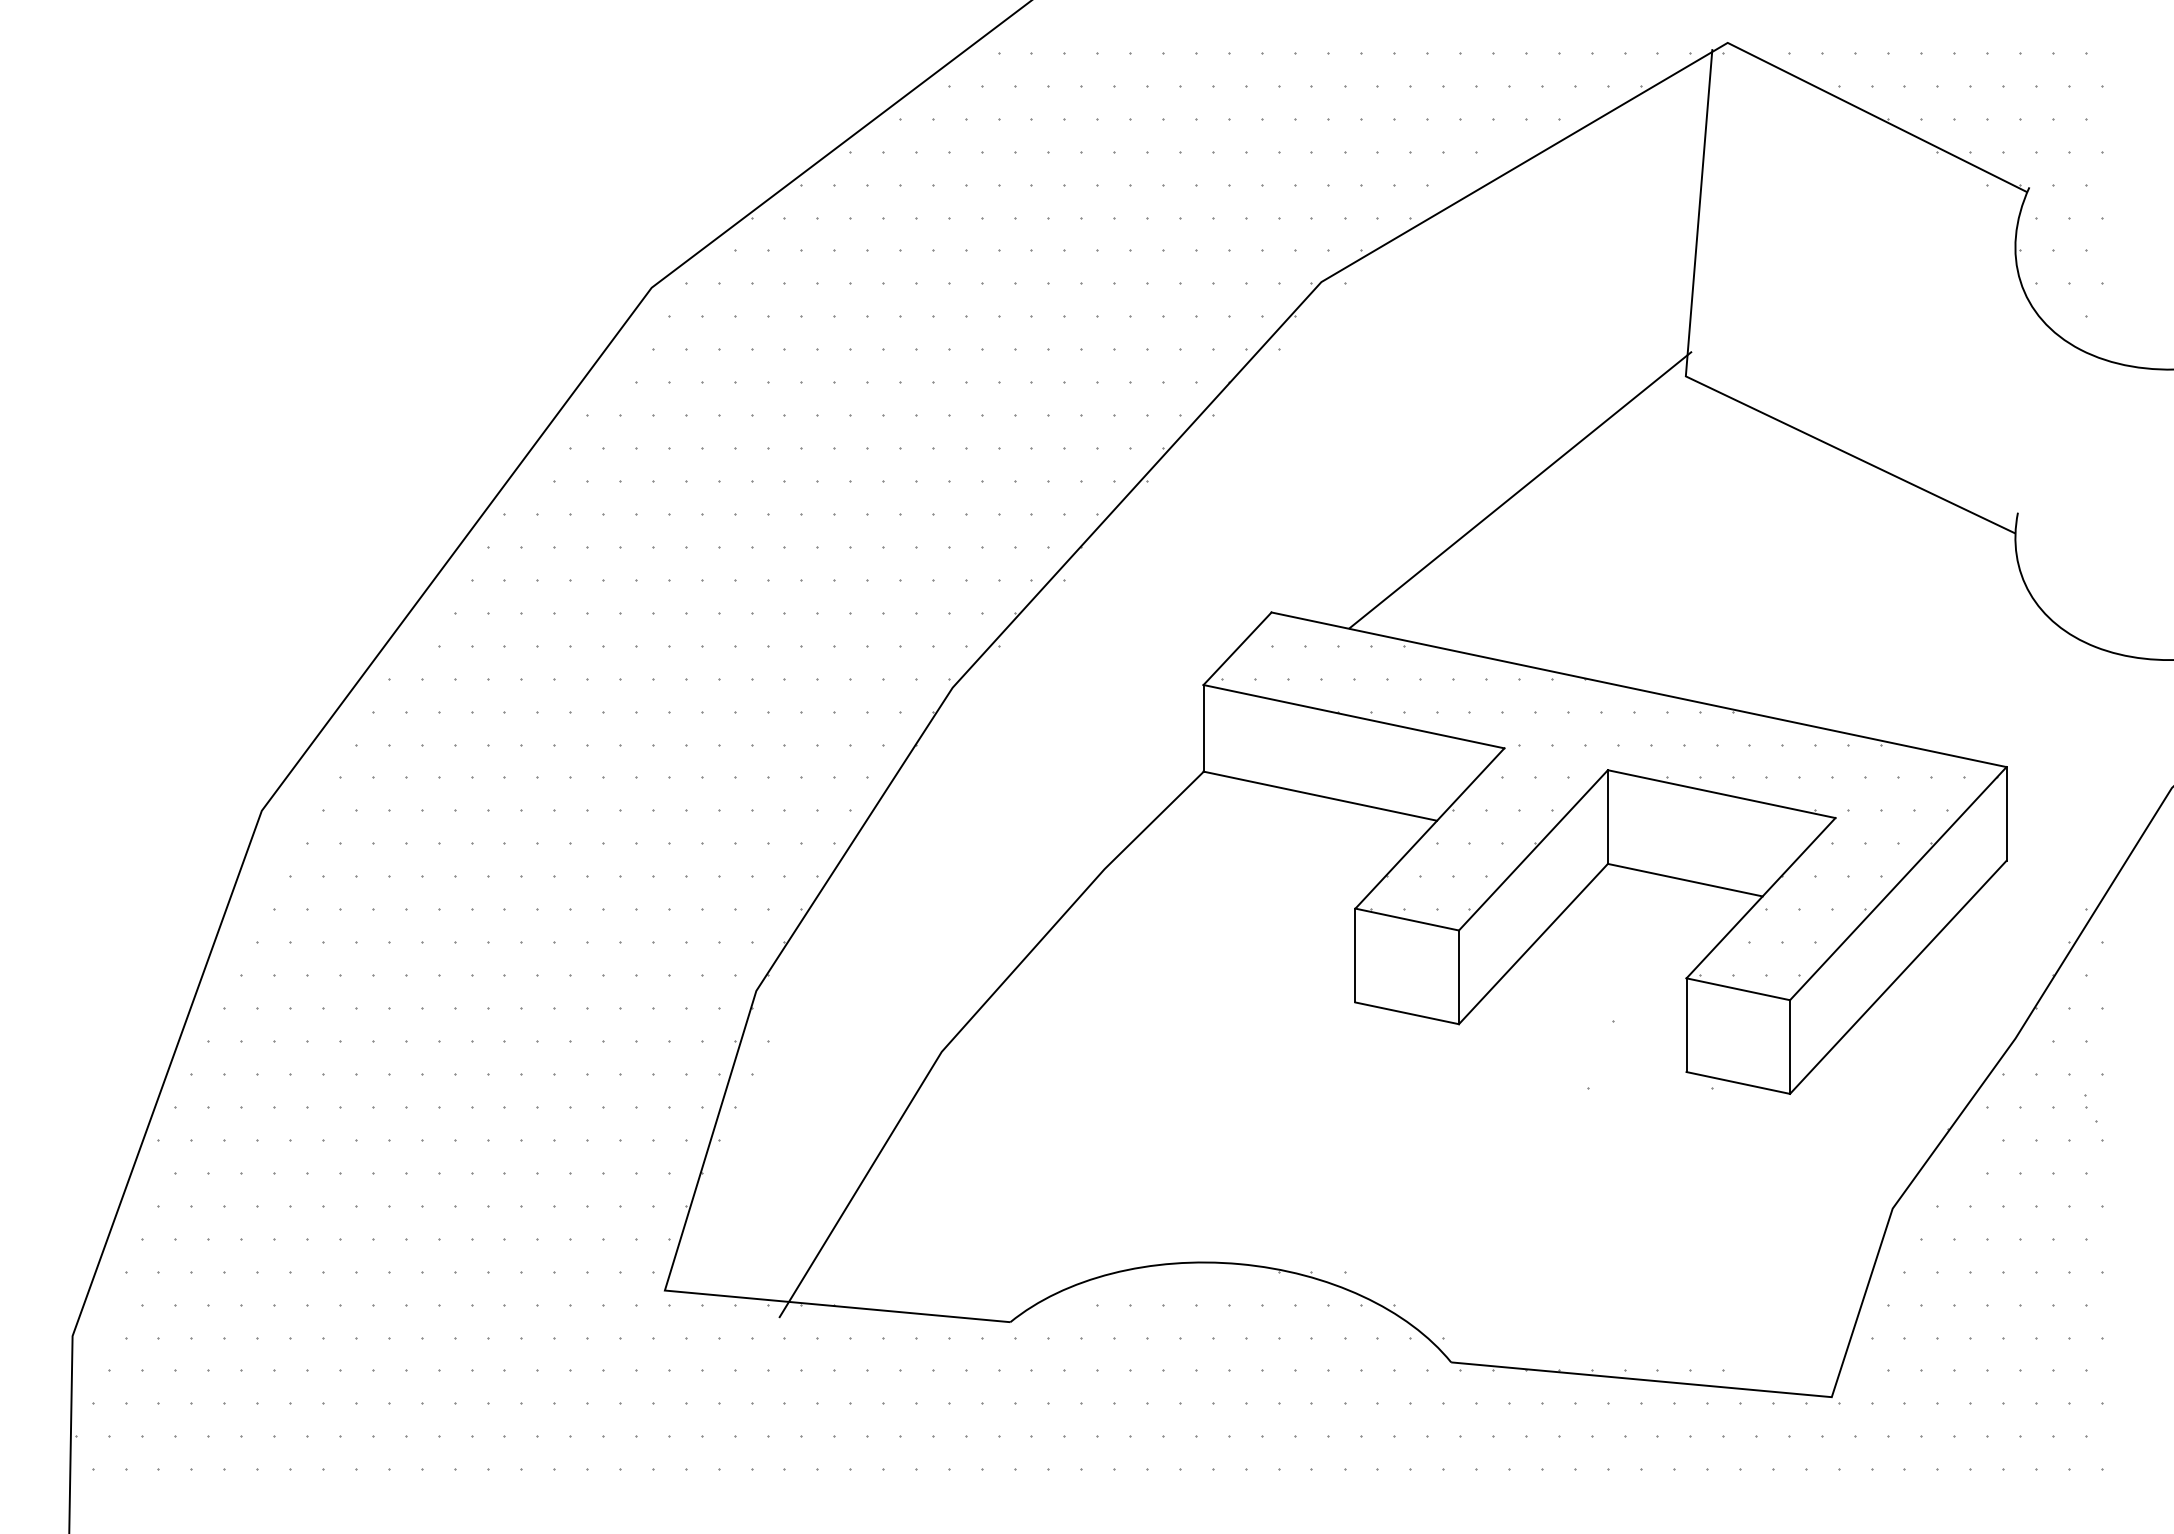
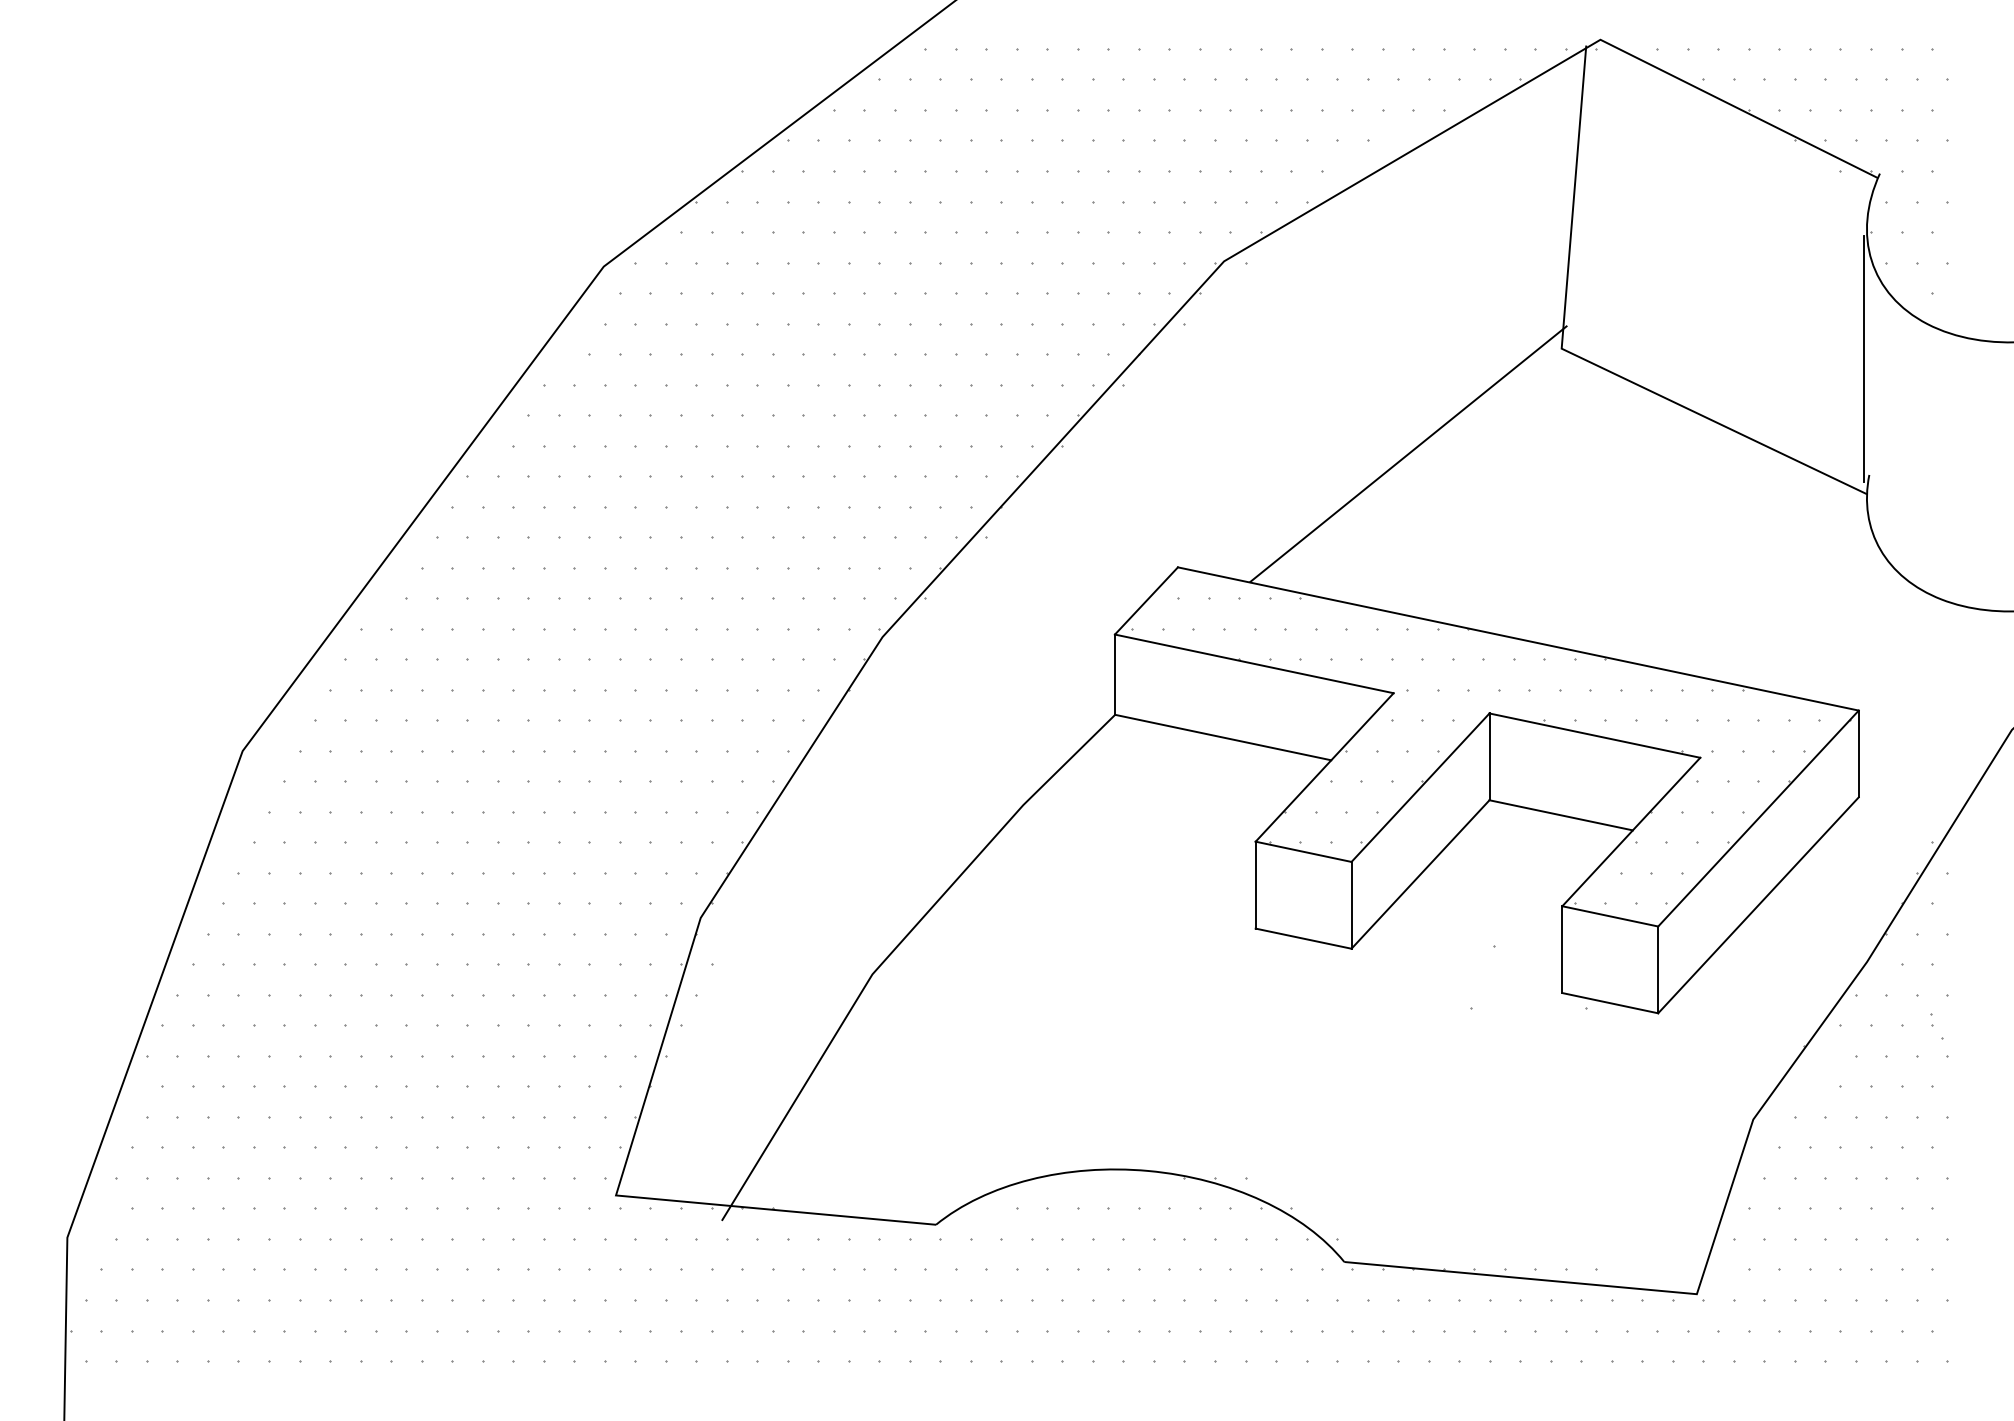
line: (2011, 386) -> (1863, 358), added

